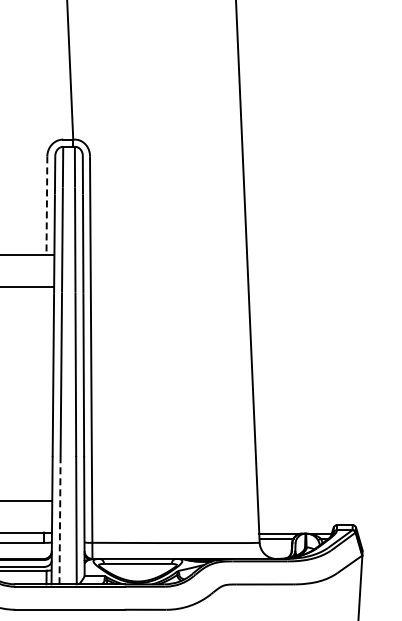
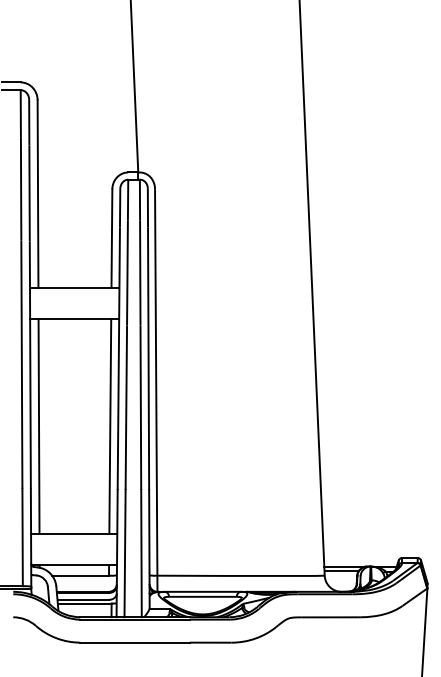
line: (46, 206) -> (111, 239), dashed -> solid
line: (45, 393) -> (110, 426), added
line: (60, 520) -> (125, 553), dashed -> solid

